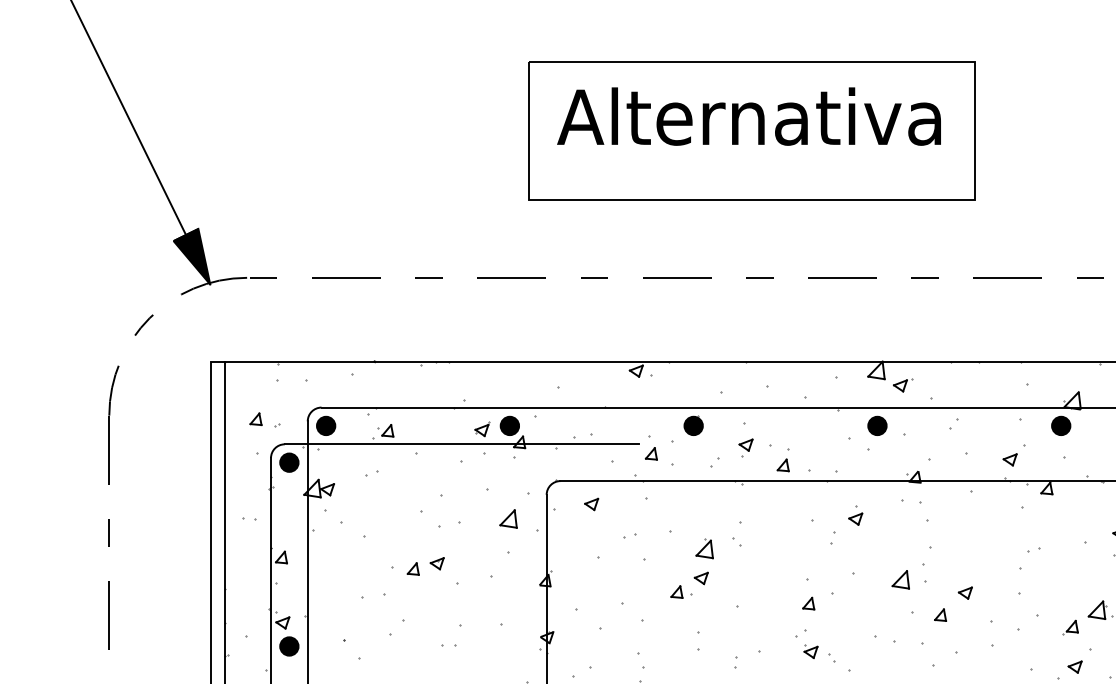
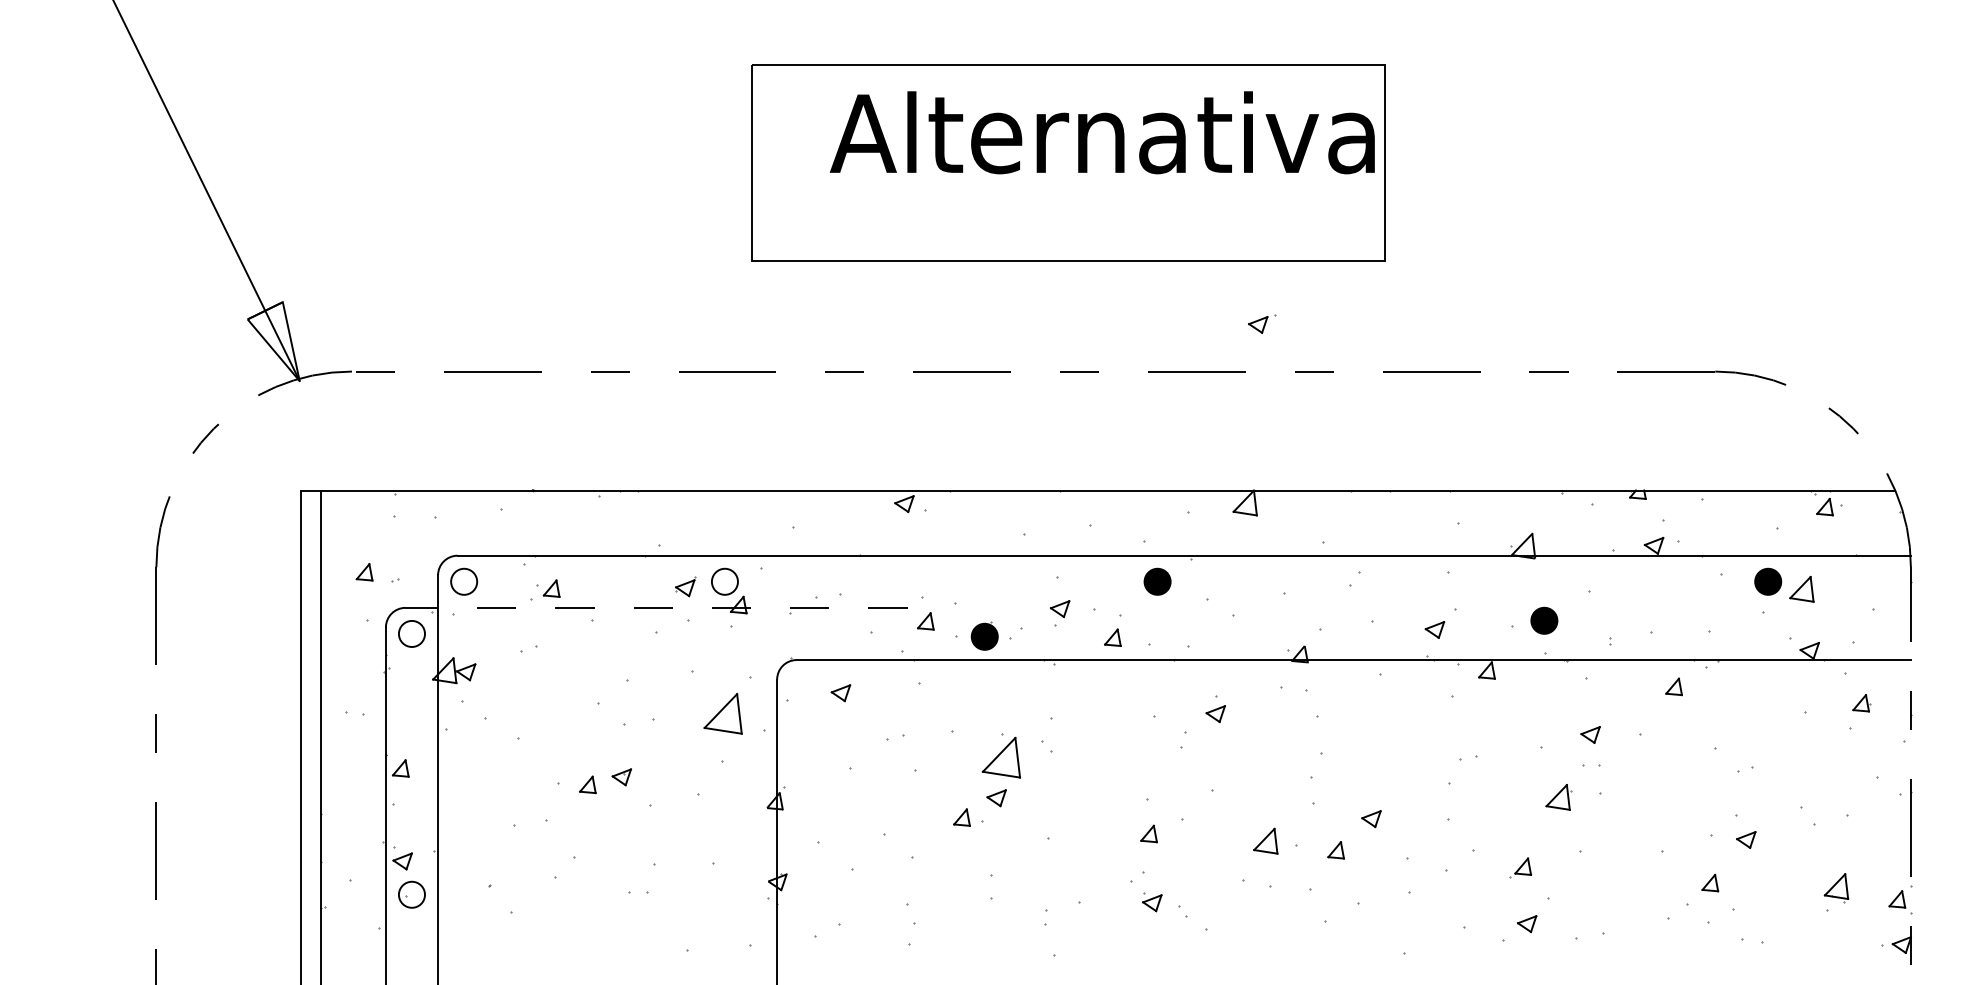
text: (748, 116) -> (1101, 132), moved
fill: (191, 256) -> (273, 341), removed
part: (903, 384) -> (1262, 323), moved
fill: (326, 425) -> (464, 581), removed
fill: (509, 425) -> (724, 581), removed
part: (693, 425) -> (984, 635), moved
part: (877, 425) -> (1157, 581), moved
part: (1061, 425) -> (1544, 620), moved
line: (461, 444) -> (656, 607), solid -> dashed
fill: (289, 462) -> (411, 633), removed
part: (508, 518) -> (722, 713), size x1.6
part: (704, 548) -> (1001, 755), size x1.6
part: (900, 579) -> (1265, 840), moved
part: (1097, 610) -> (1558, 797), moved
fill: (289, 646) -> (411, 894), removed

